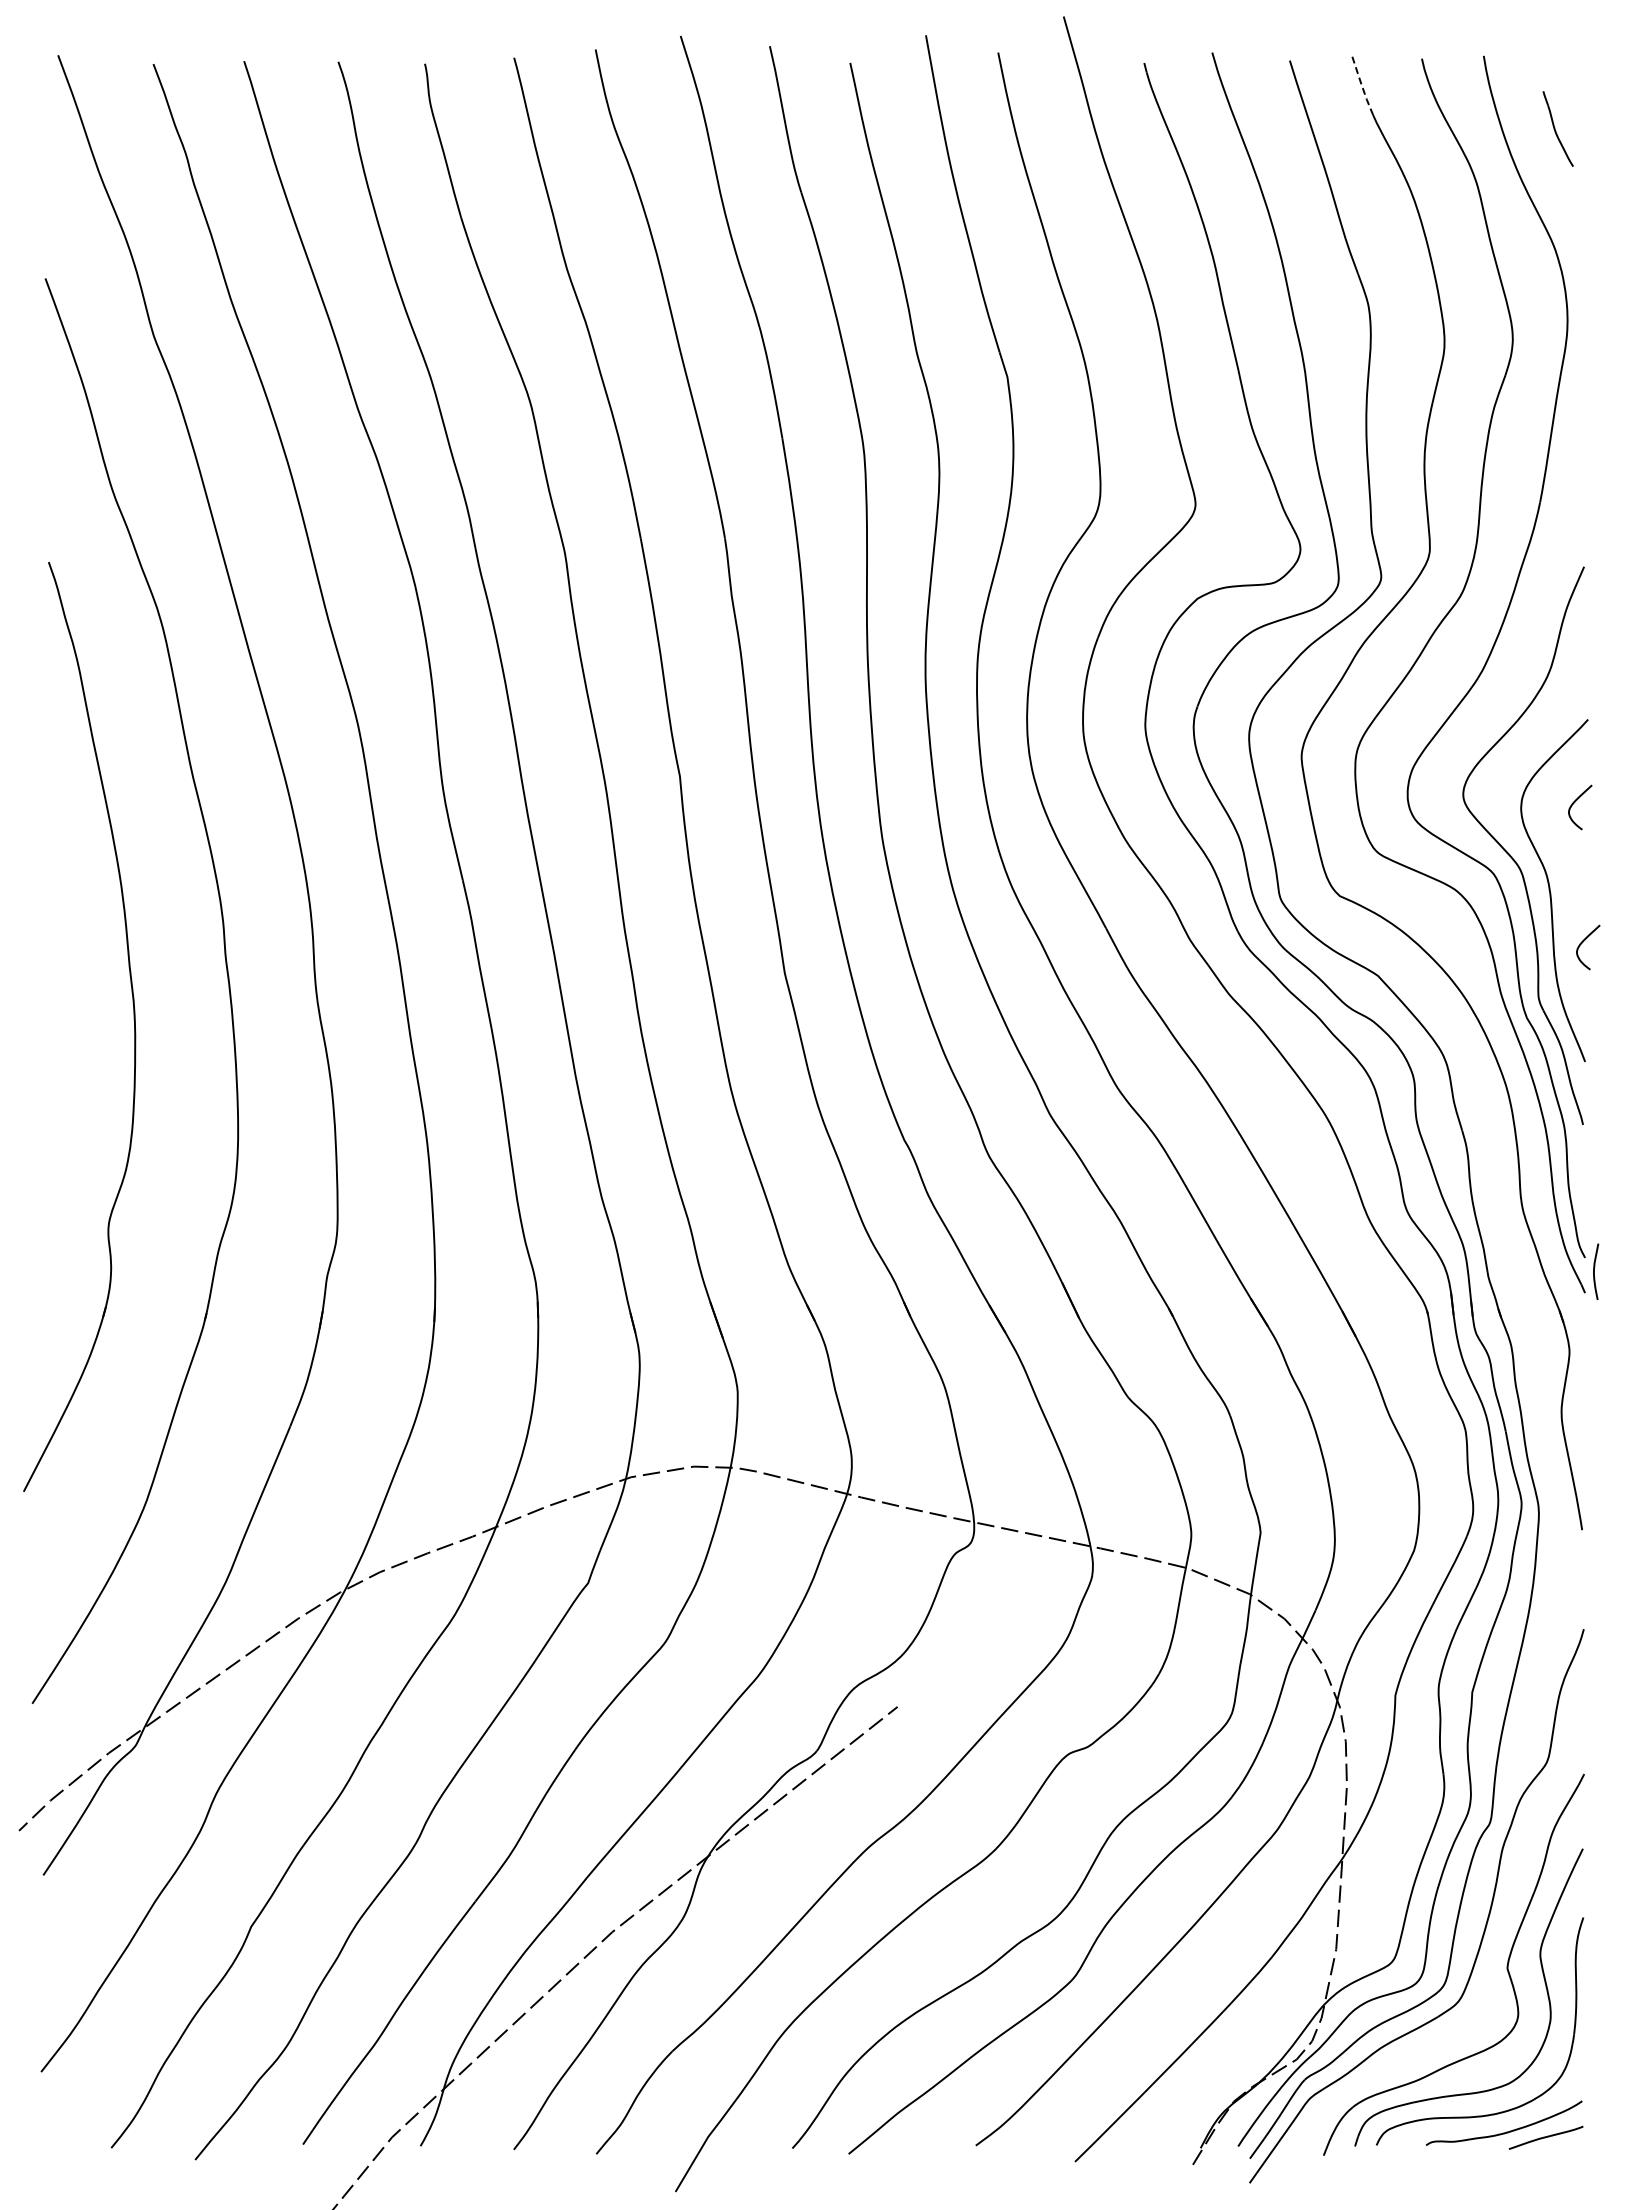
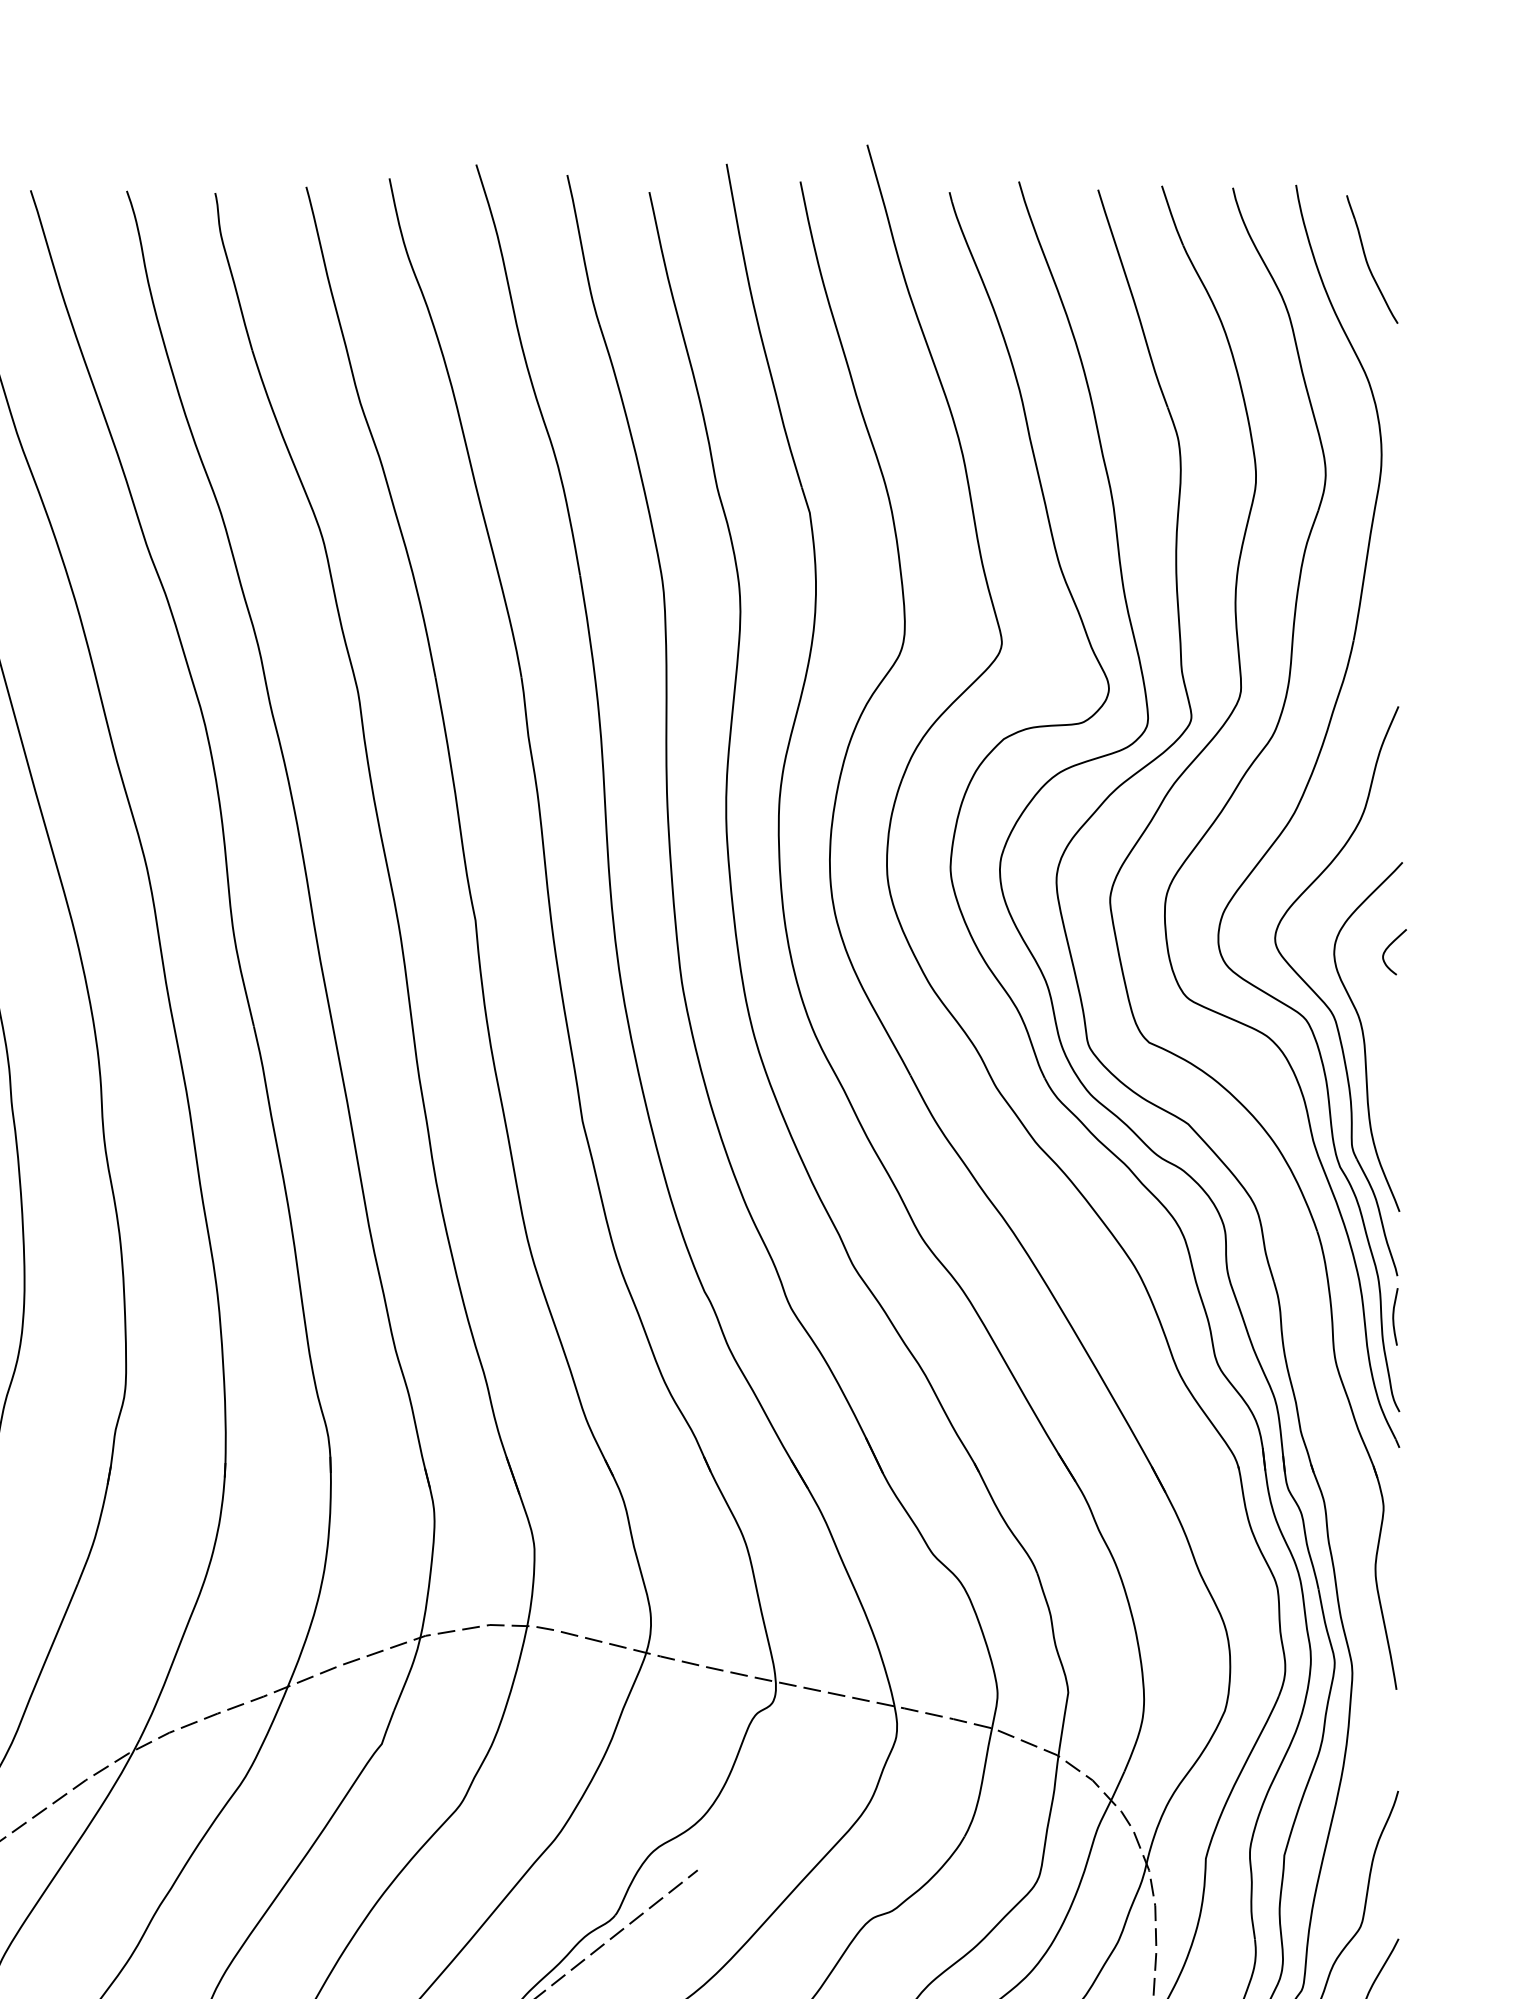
line: (1362, 86) -> (1172, 216), dashed -> solid
part: (1557, 128) -> (1371, 259), size x1.67
curve: (1583, 942) -> (1397, 1089), removed
curve: (1594, 1271) -> (1393, 1316), moved

